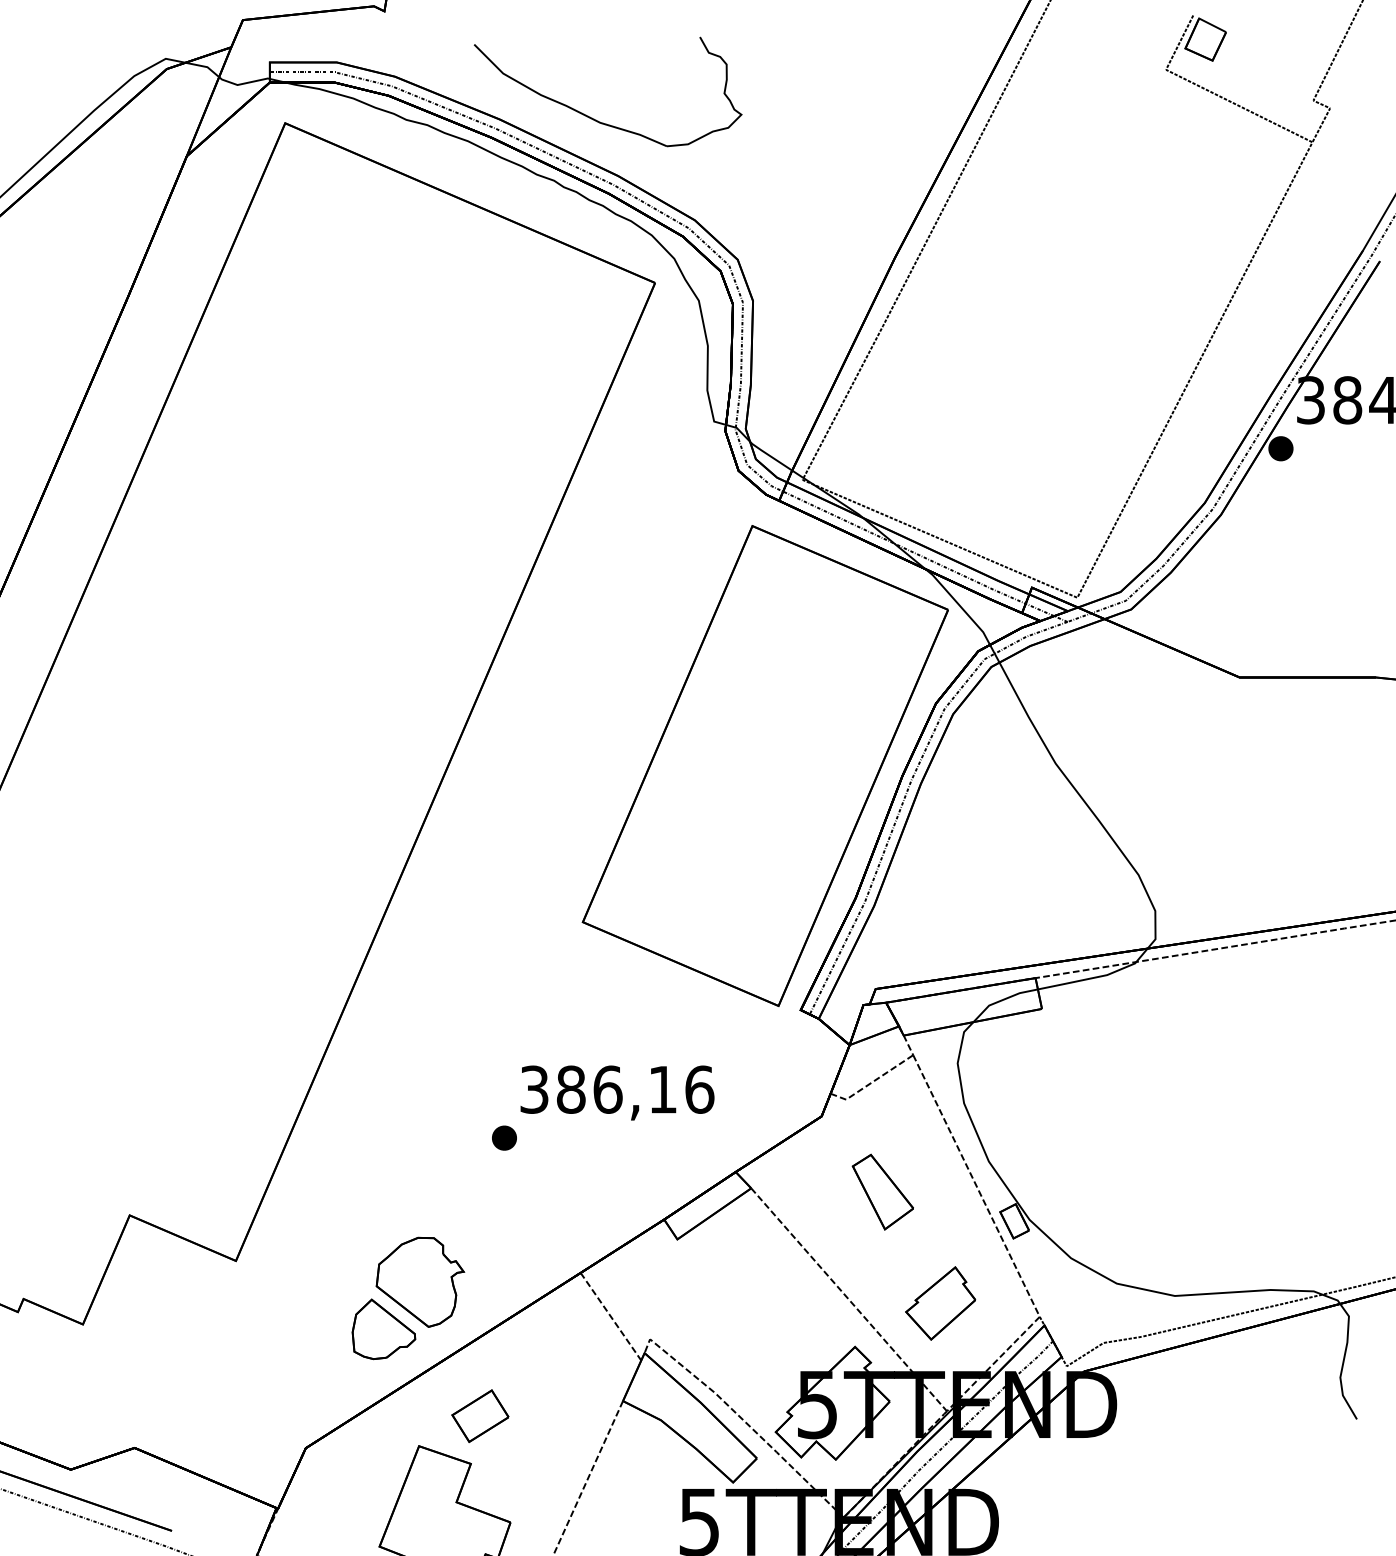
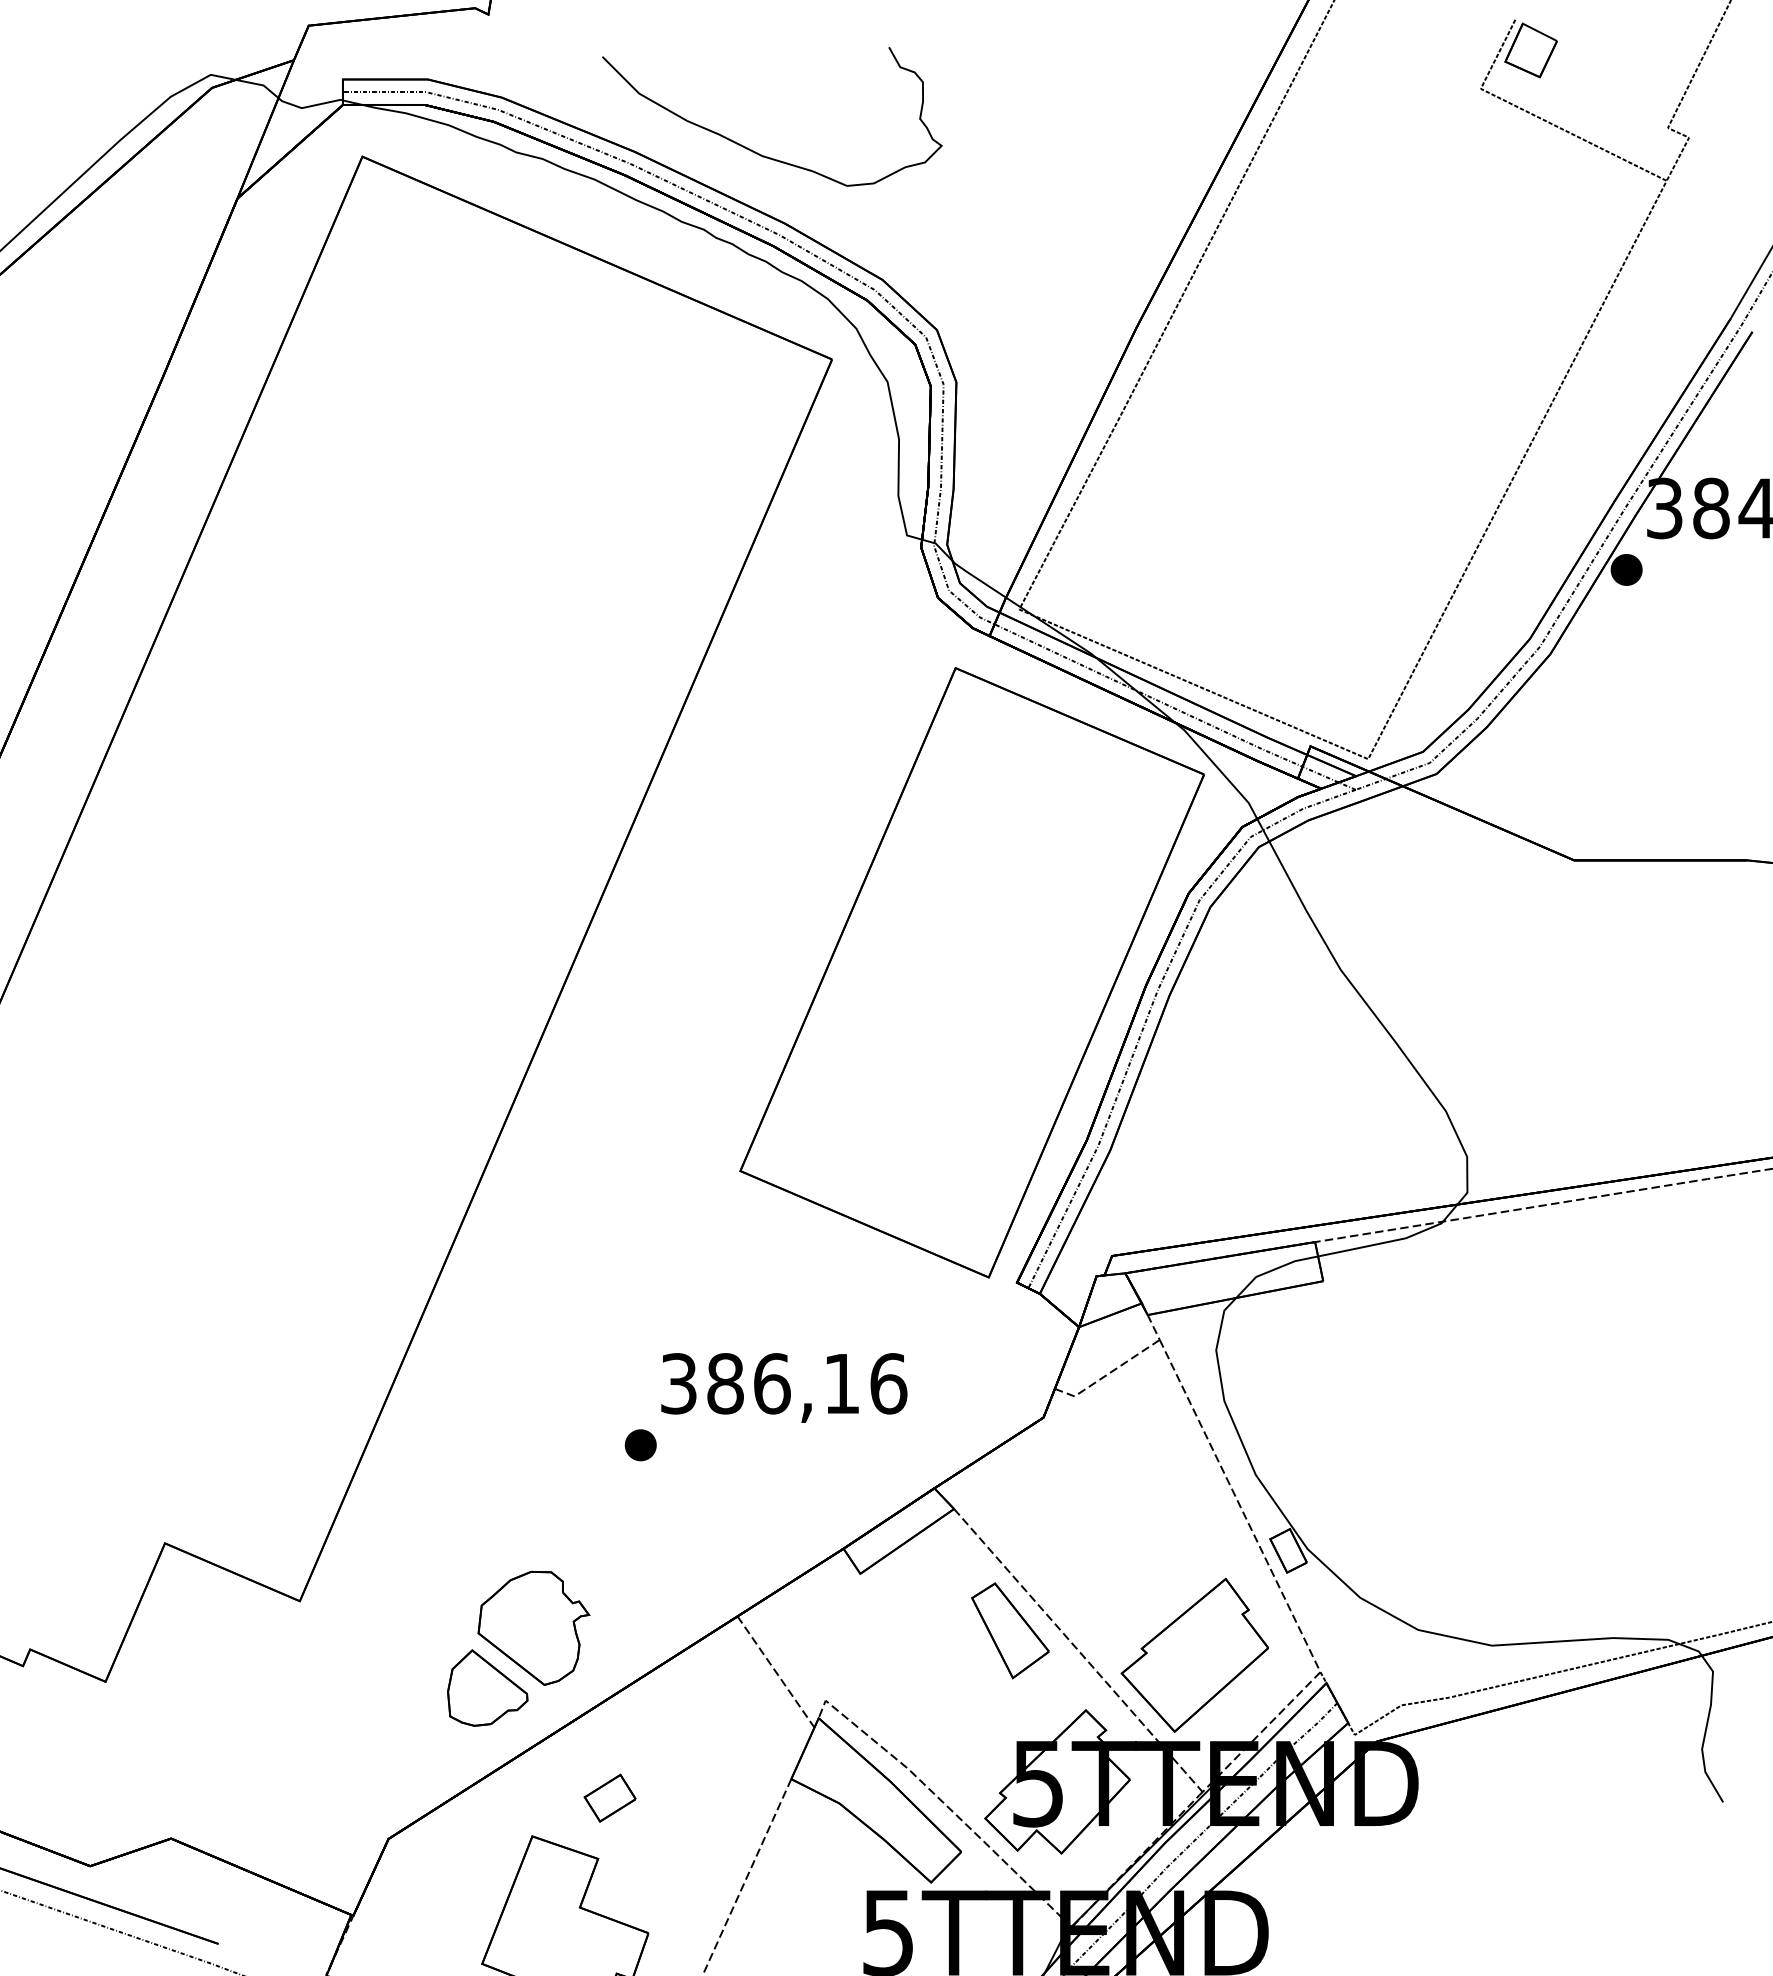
part: (883, 1191) -> (1010, 1630), moved
part: (940, 1302) -> (1194, 1654), size x1.67
part: (479, 1415) -> (609, 1797), size x0.71

